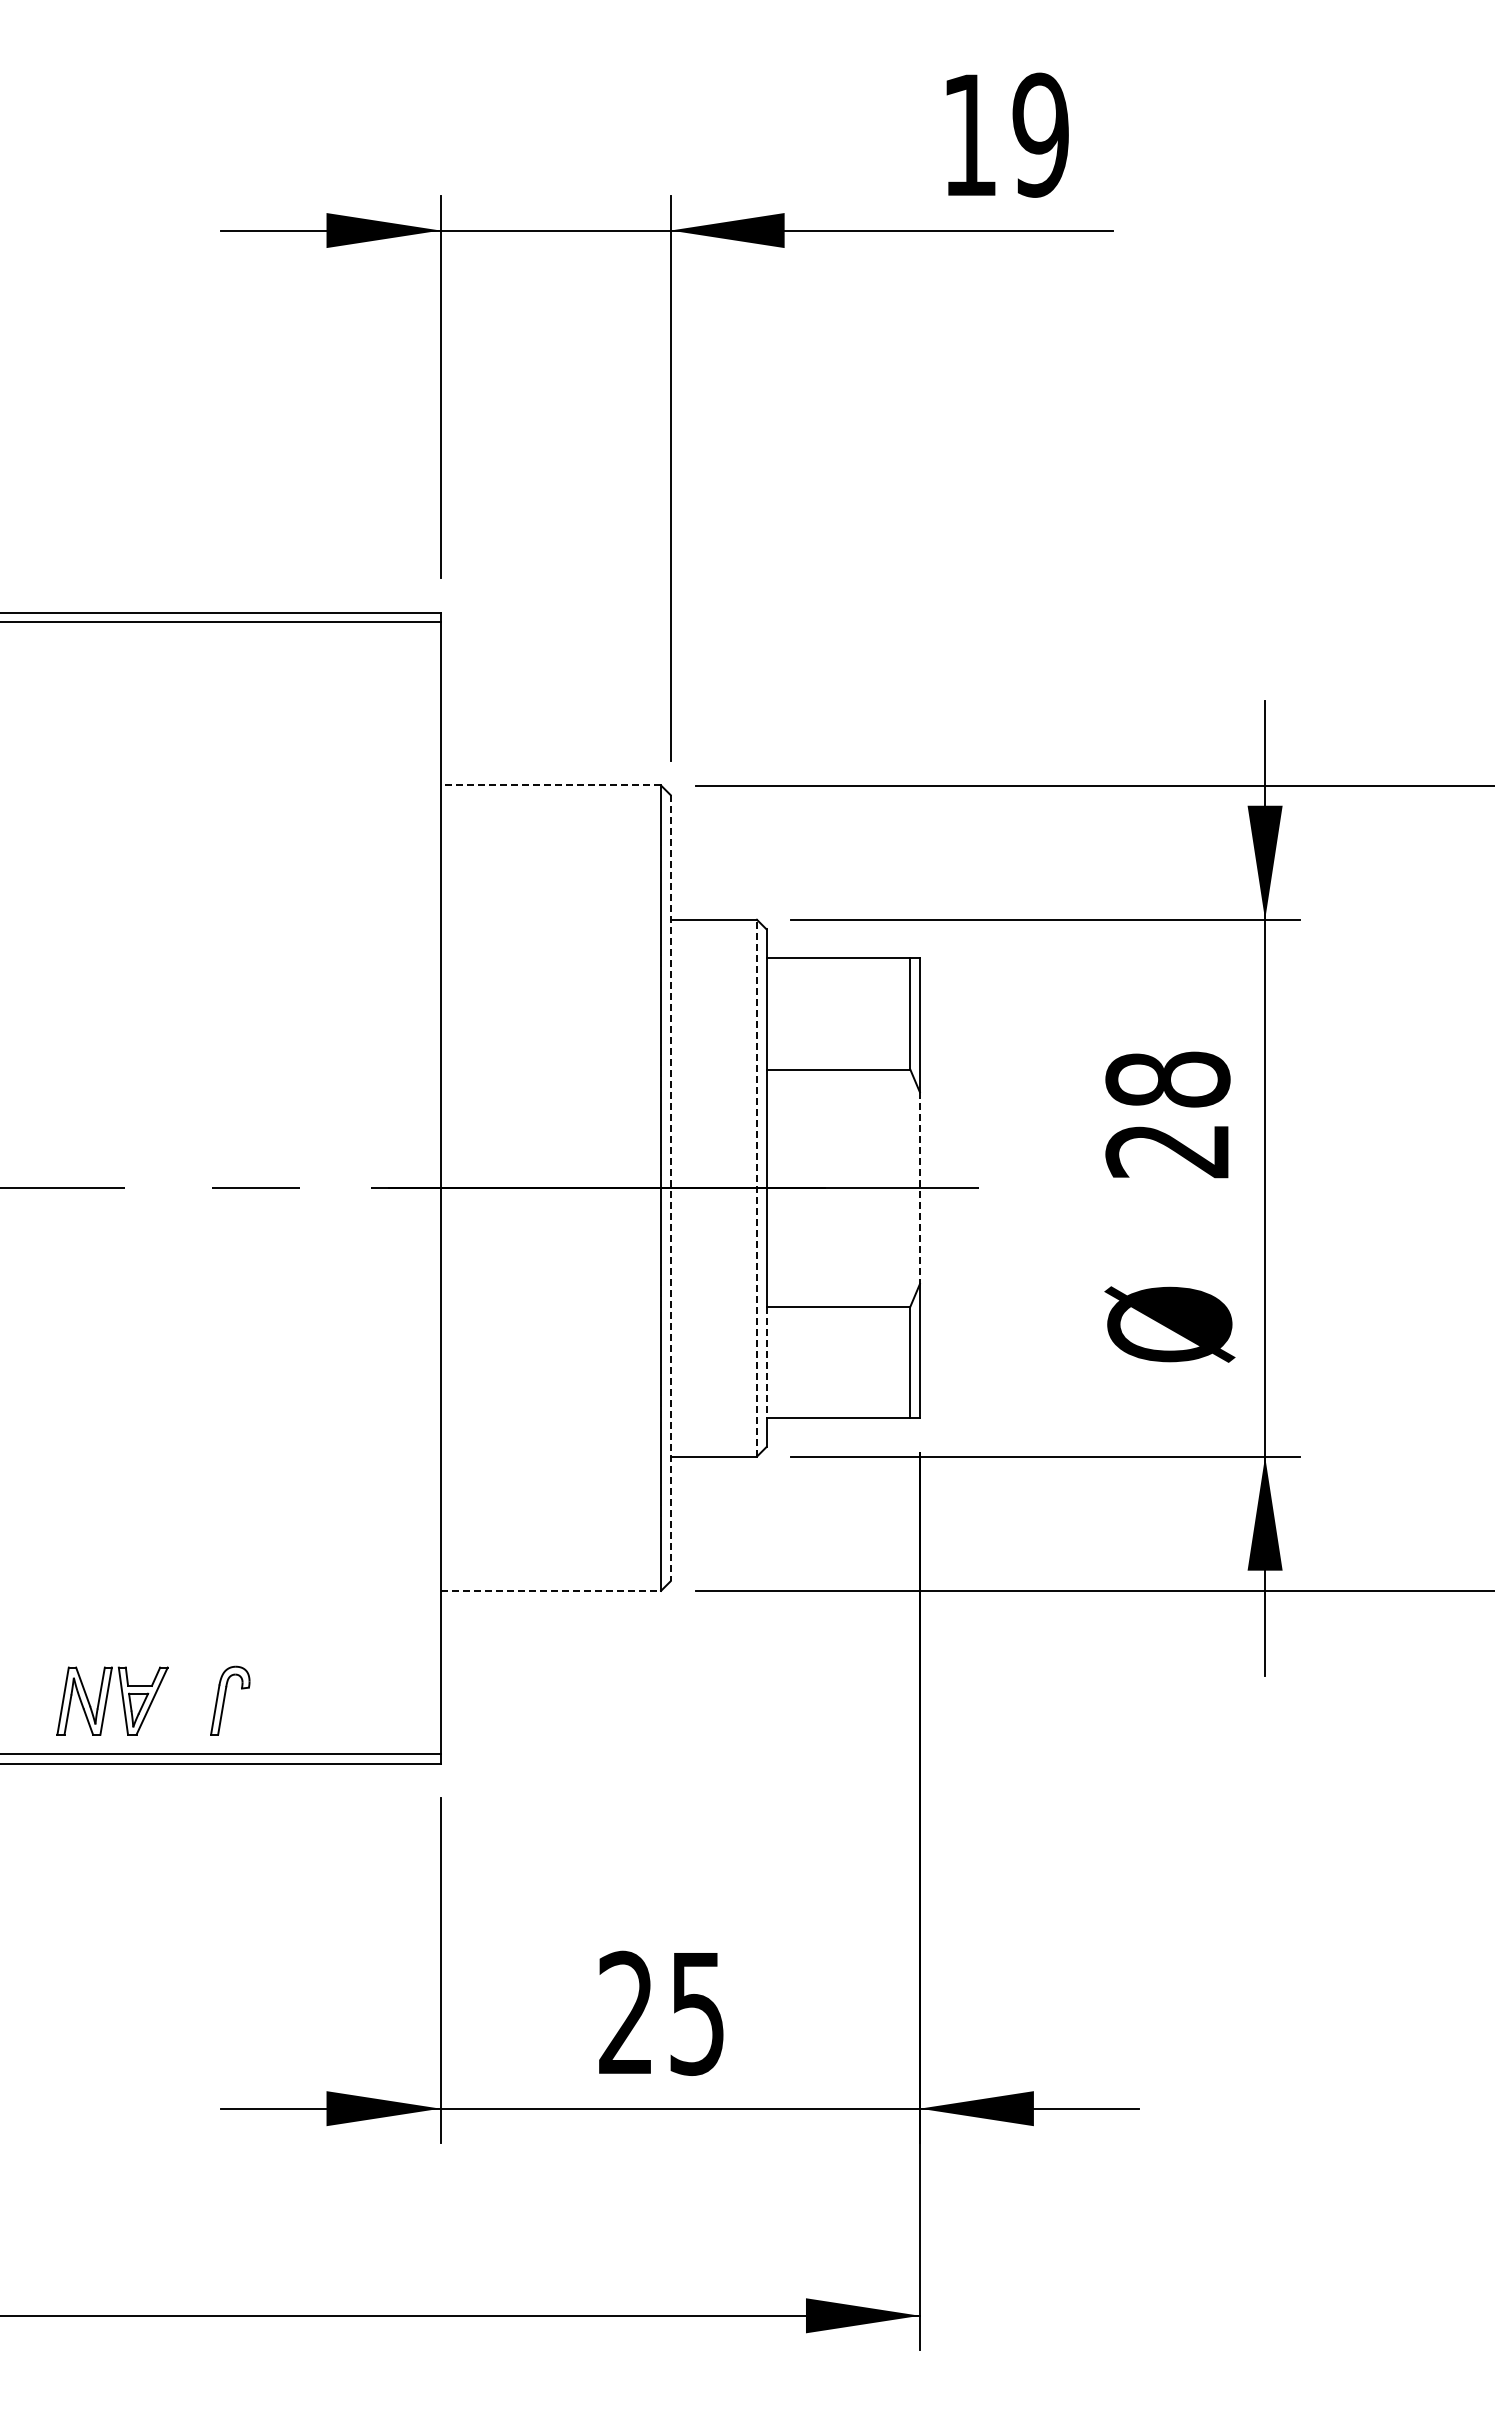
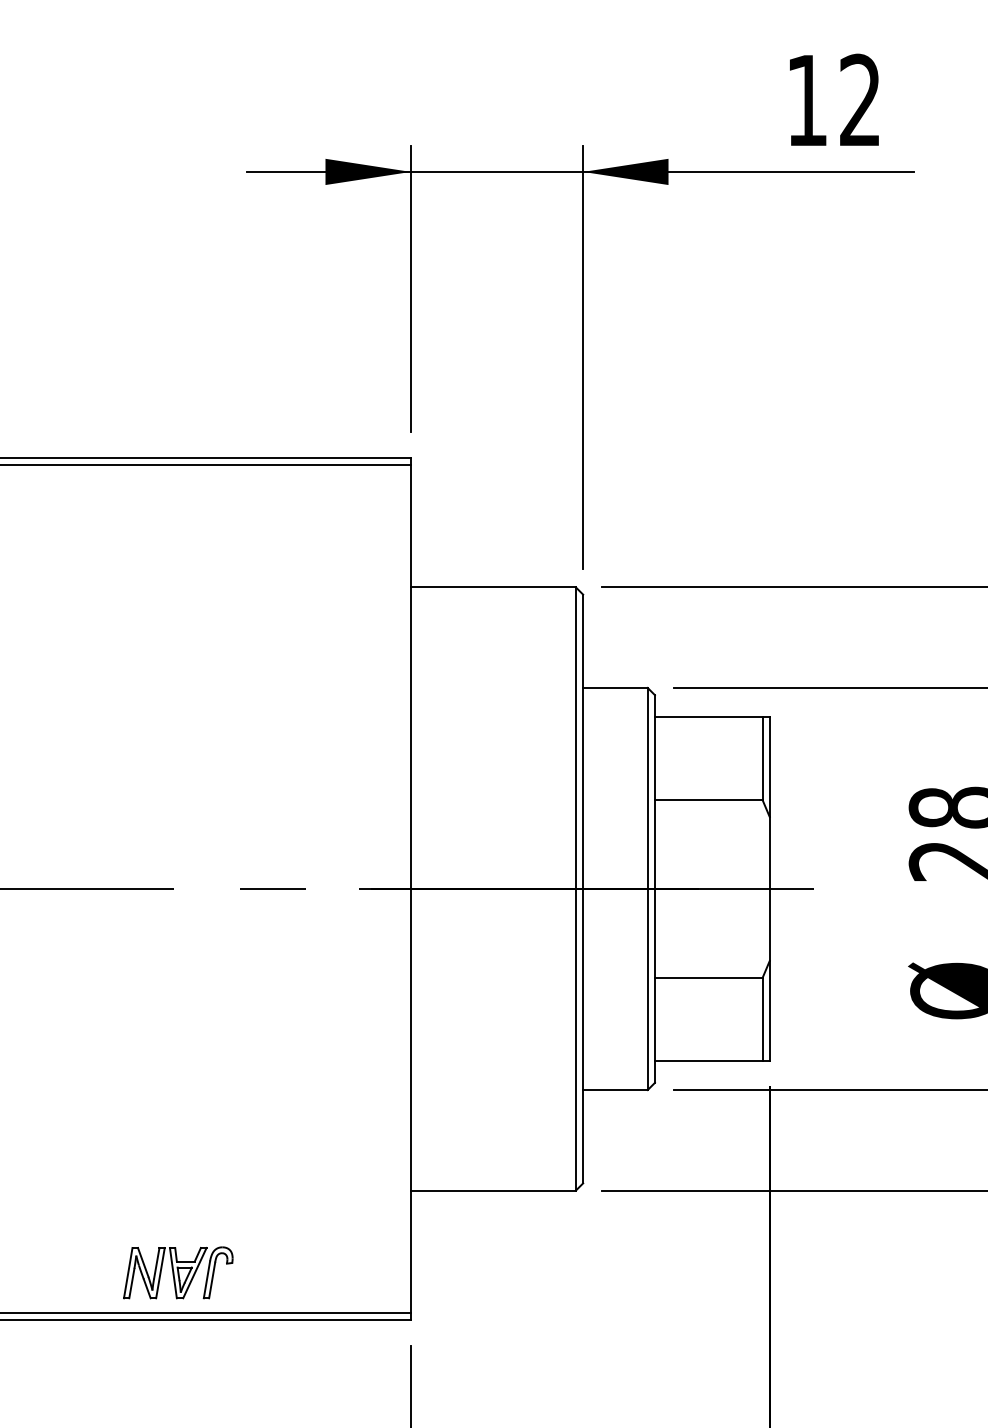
text: (1040, 134) -> (860, 99), 19 -> 12
line: (550, 785) -> (493, 587), dashed -> solid
line: (756, 1187) -> (647, 888), dashed -> solid
line: (670, 1188) -> (583, 889), dashed -> solid
line: (919, 1188) -> (769, 889), dashed -> solid
line: (766, 1362) -> (654, 1019), dashed -> solid
line: (551, 1590) -> (493, 1190), dashed -> solid
part: (230, 1700) -> (218, 1272), moved

